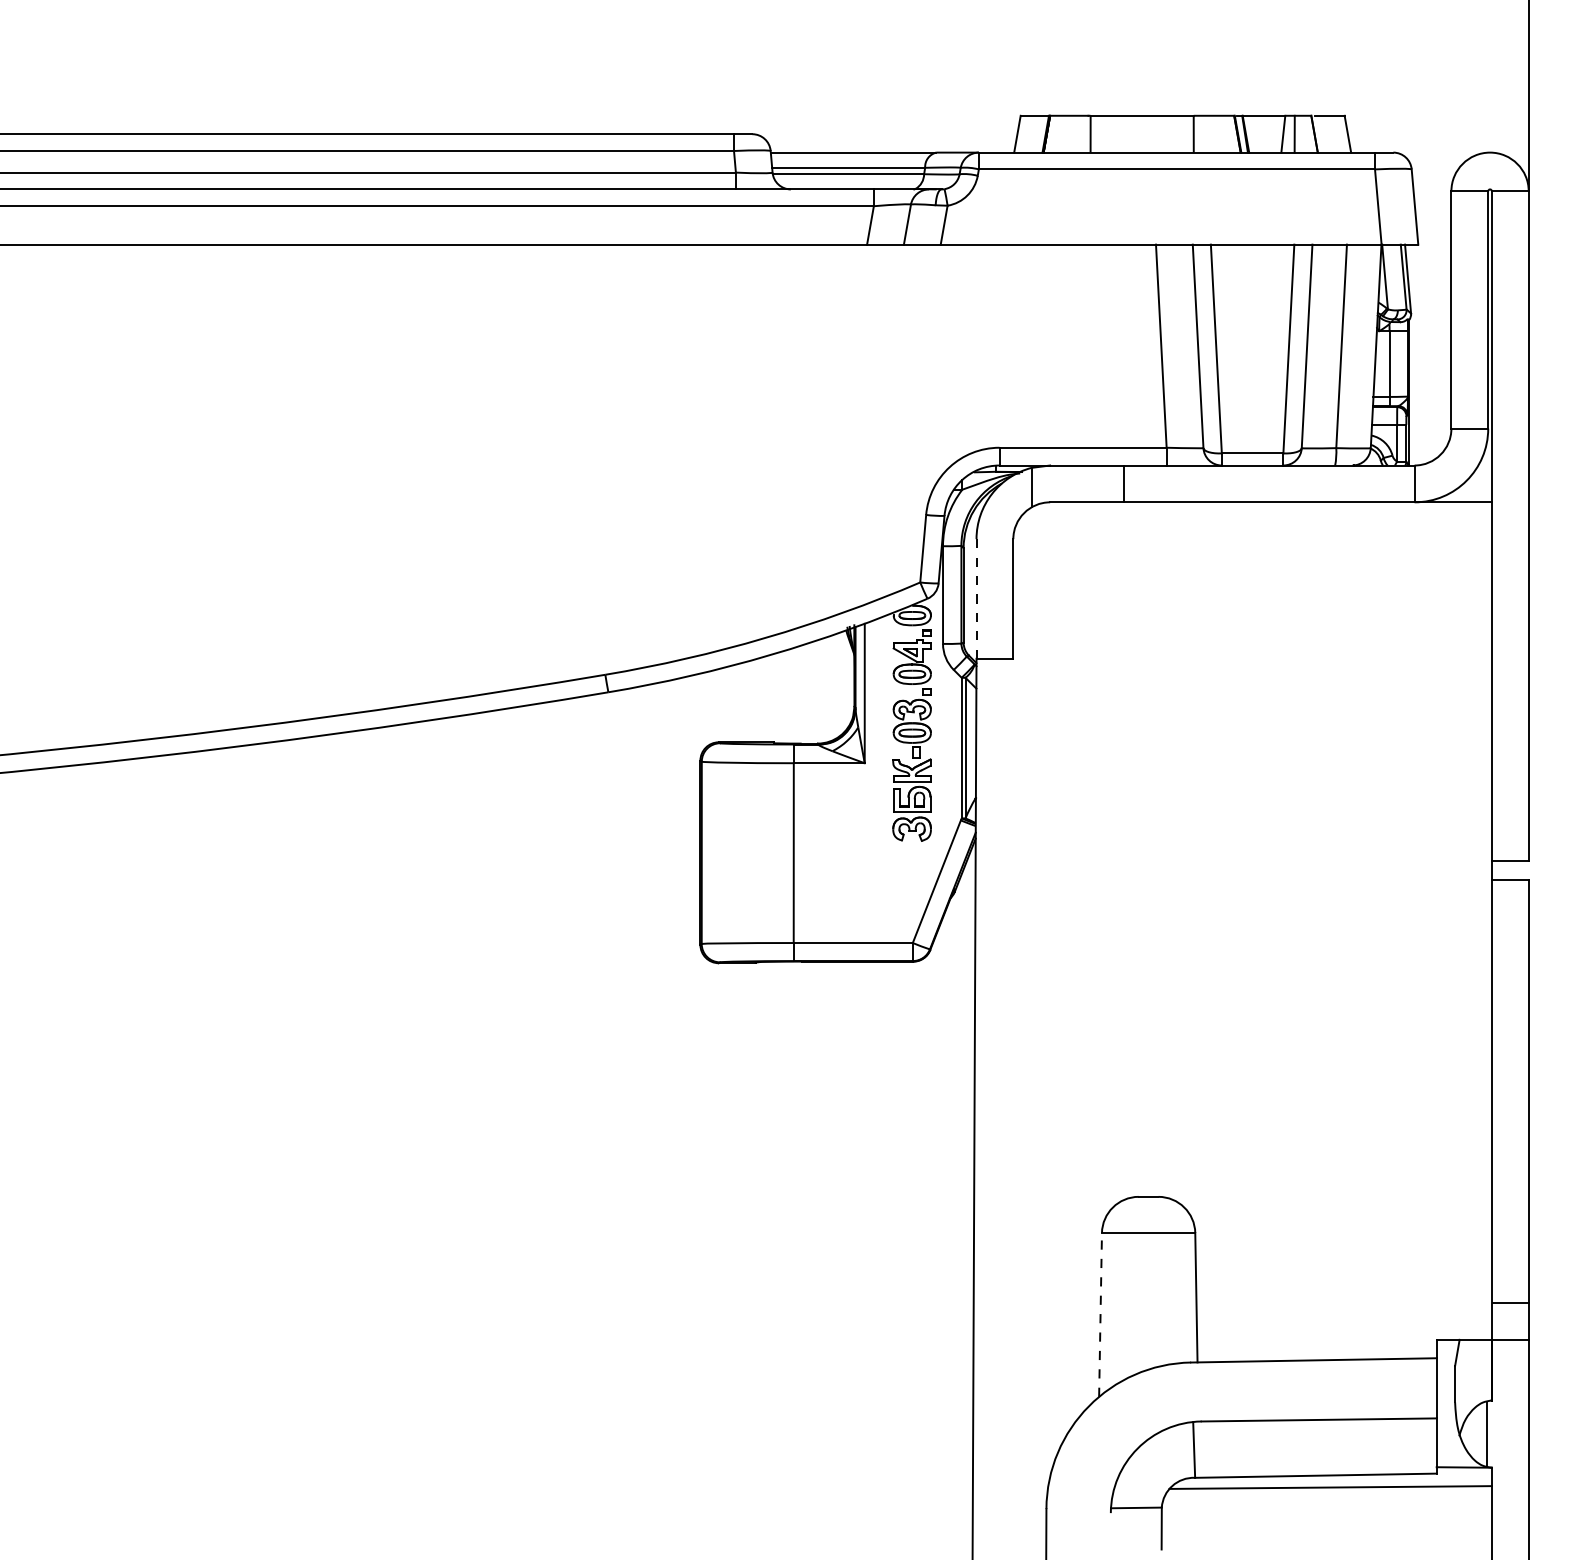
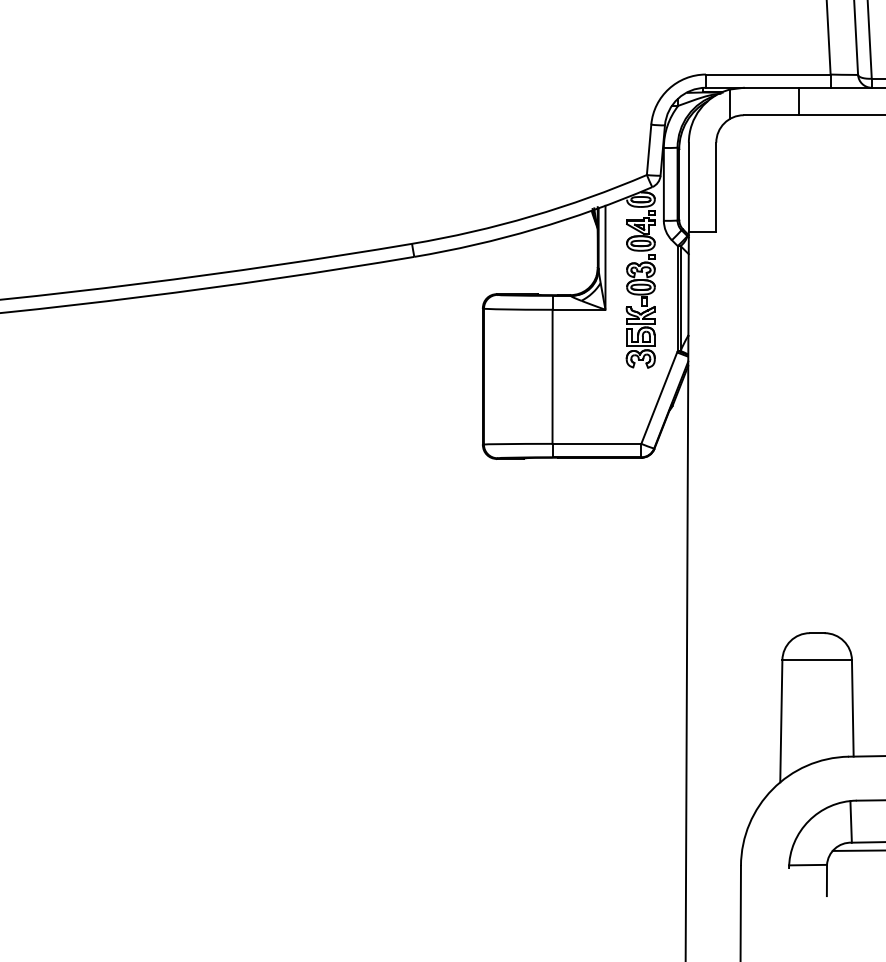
line: (976, 598) -> (688, 186), dashed -> solid
line: (1100, 1314) -> (781, 720), dashed -> solid

